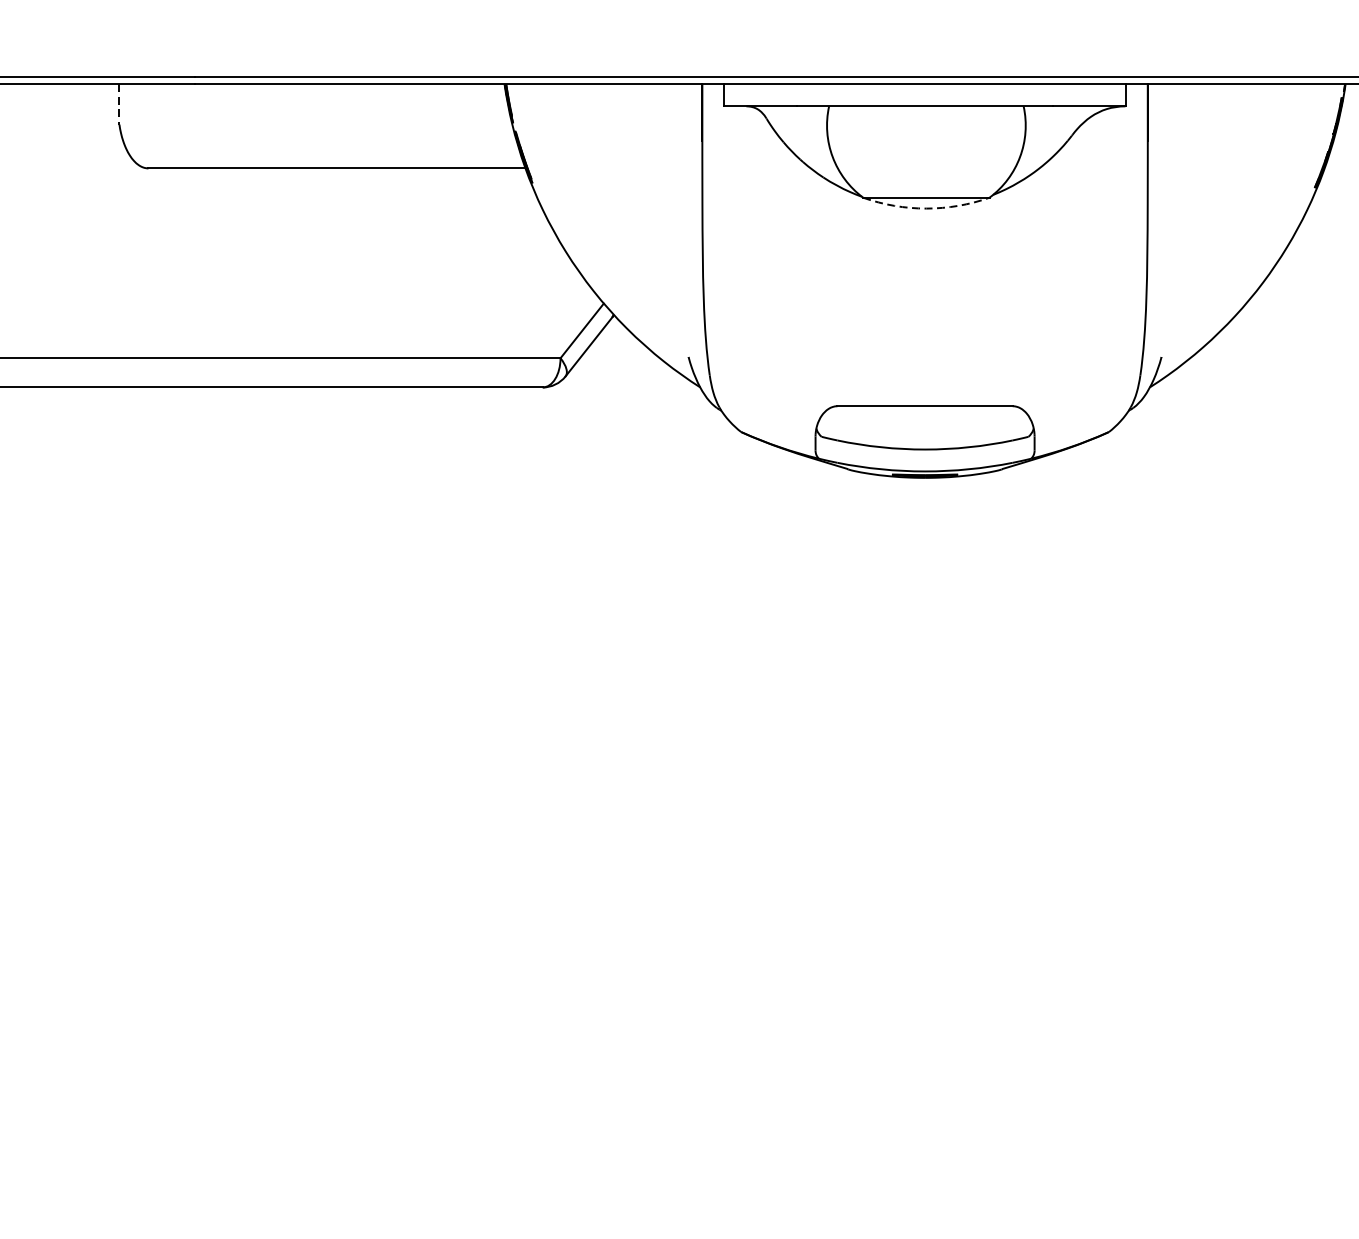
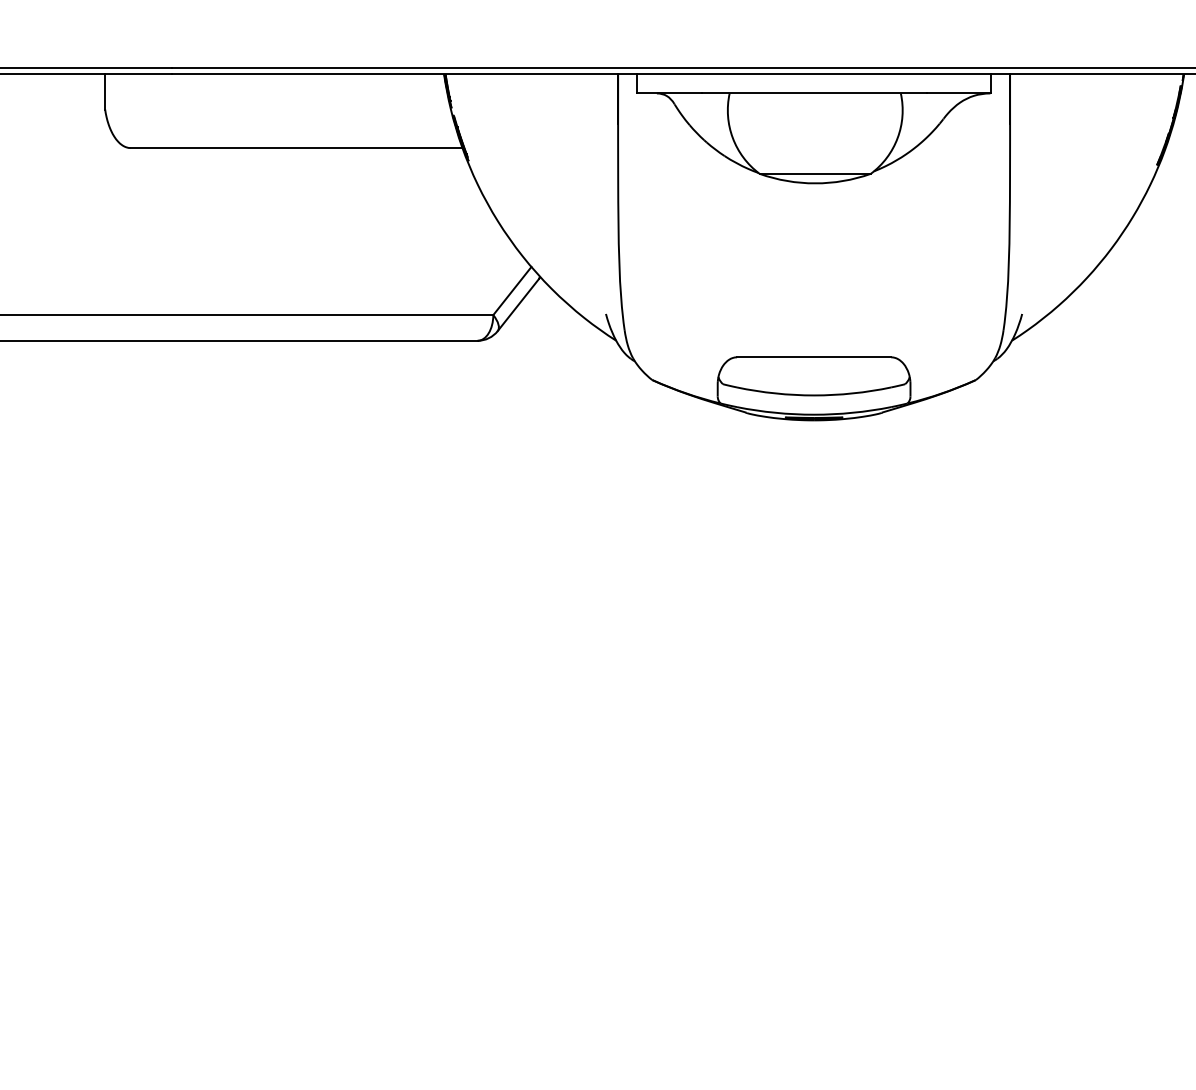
line: (119, 104) -> (105, 91), dashed -> solid
arc: (926, 208) -> (815, 183), dashed -> solid

